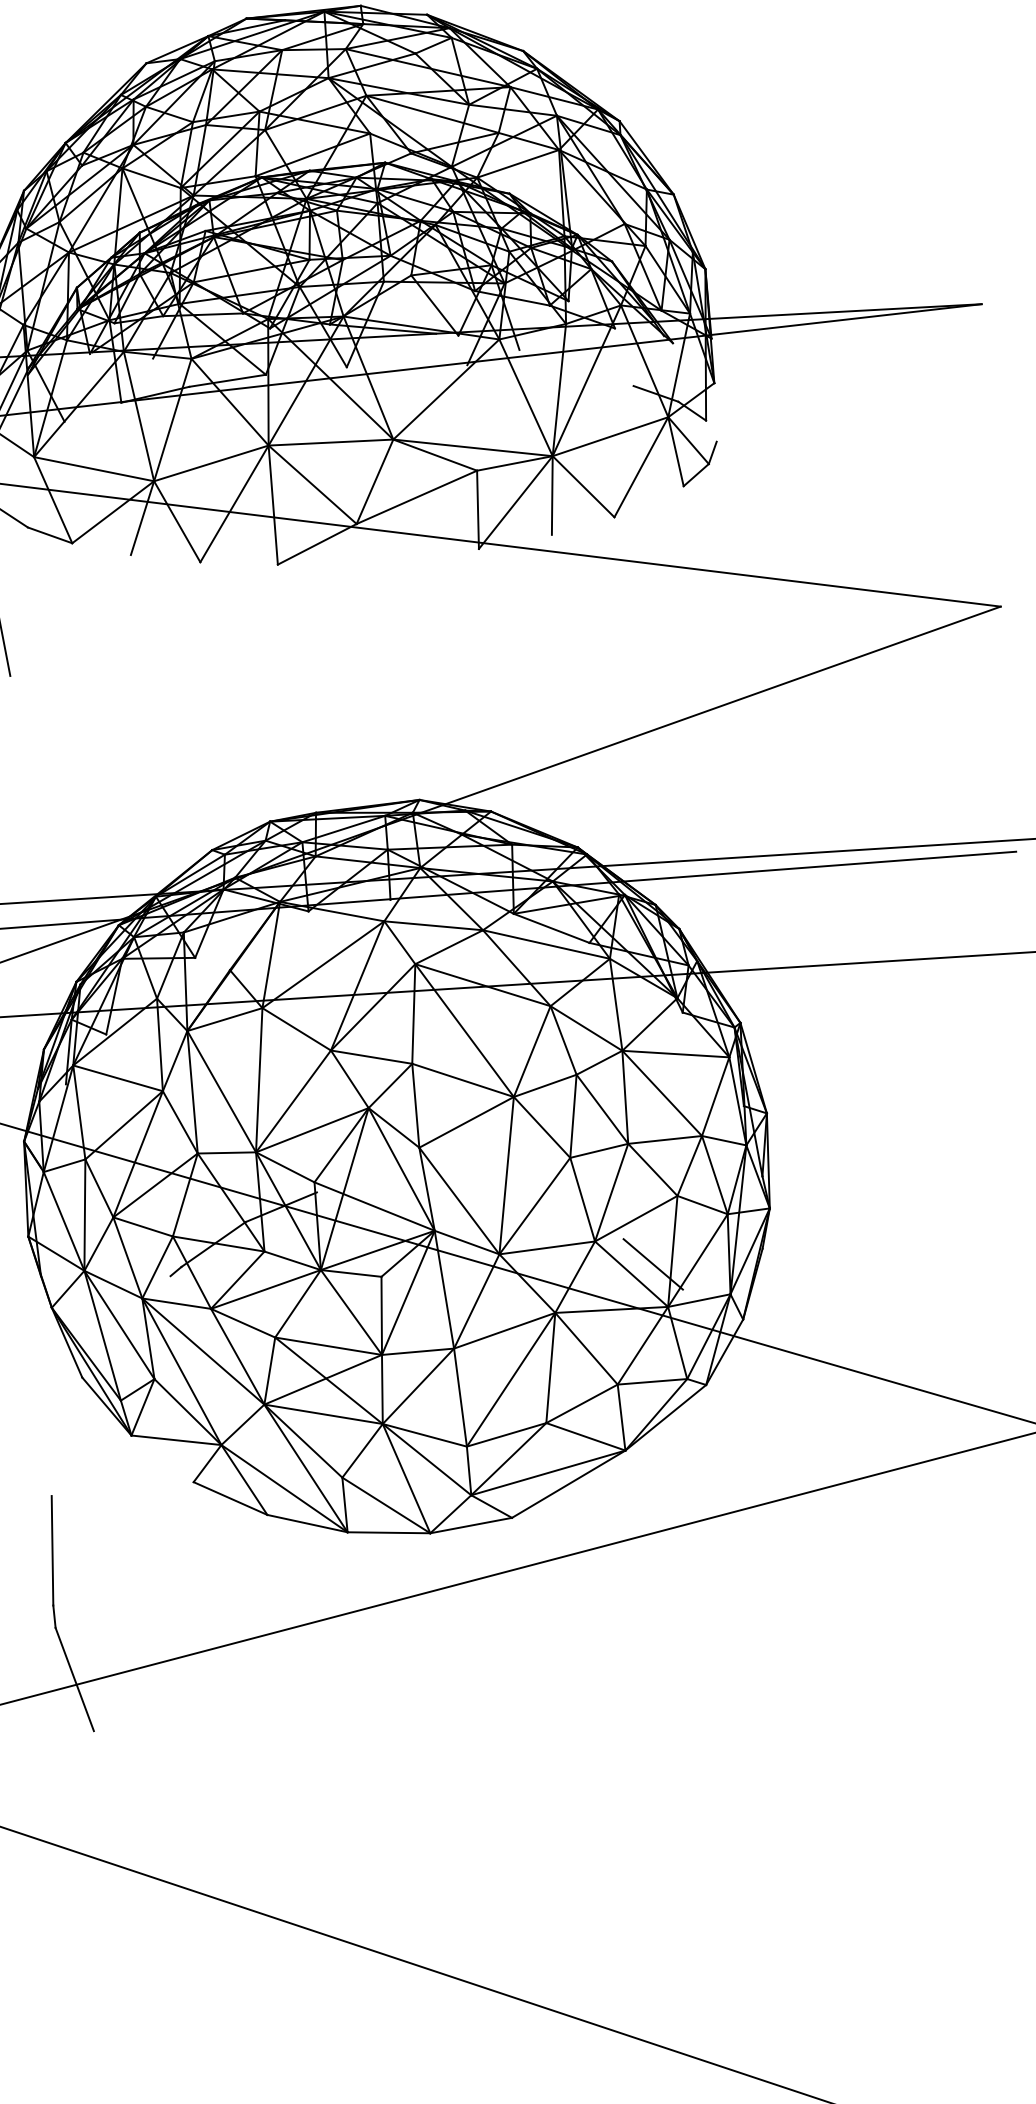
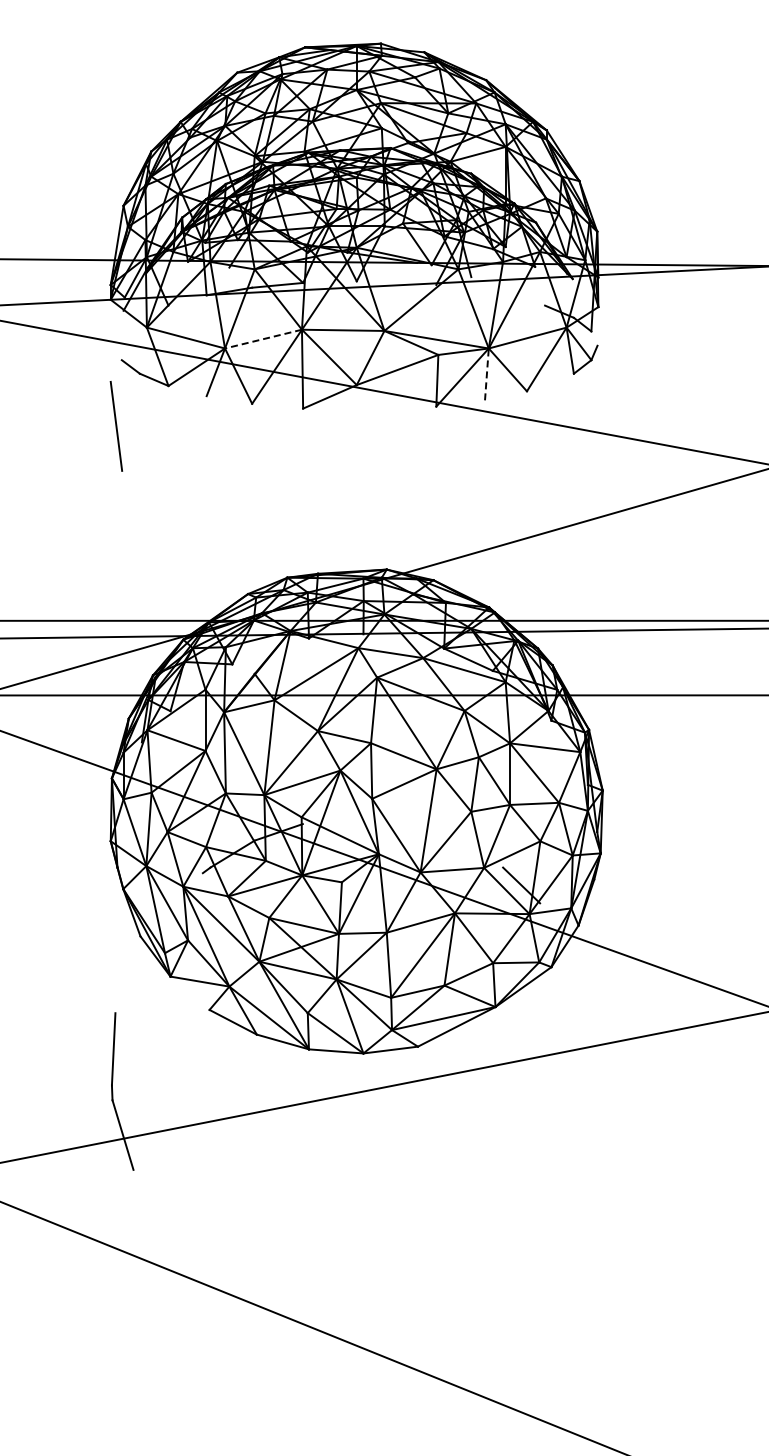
line: (211, 463) -> (263, 339), solid -> dashed
line: (551, 495) -> (486, 374), solid -> dashed

